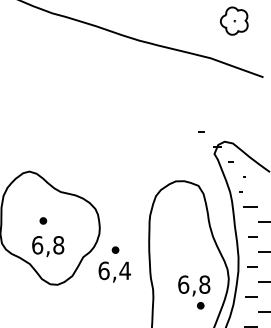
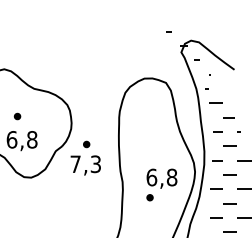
text: (114, 270) -> (85, 163), 6,4 -> 7,3
part: (200, 305) -> (149, 197), moved

